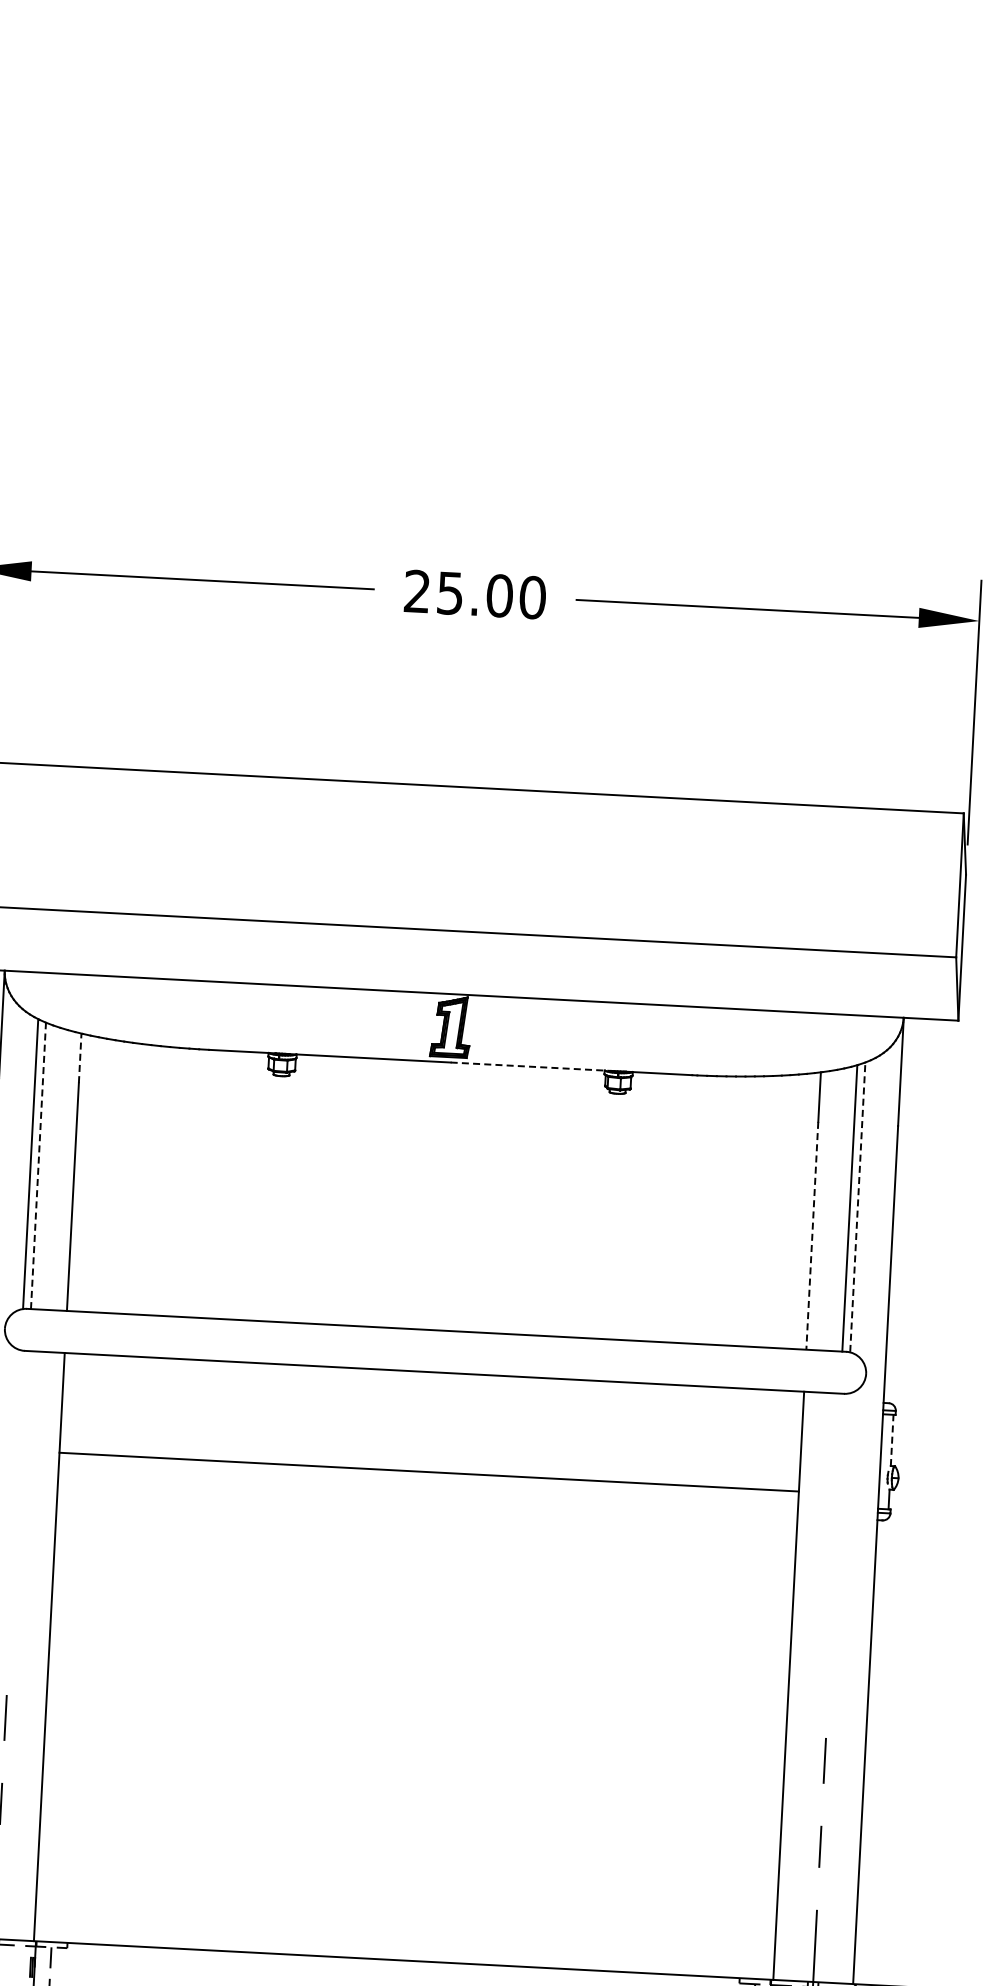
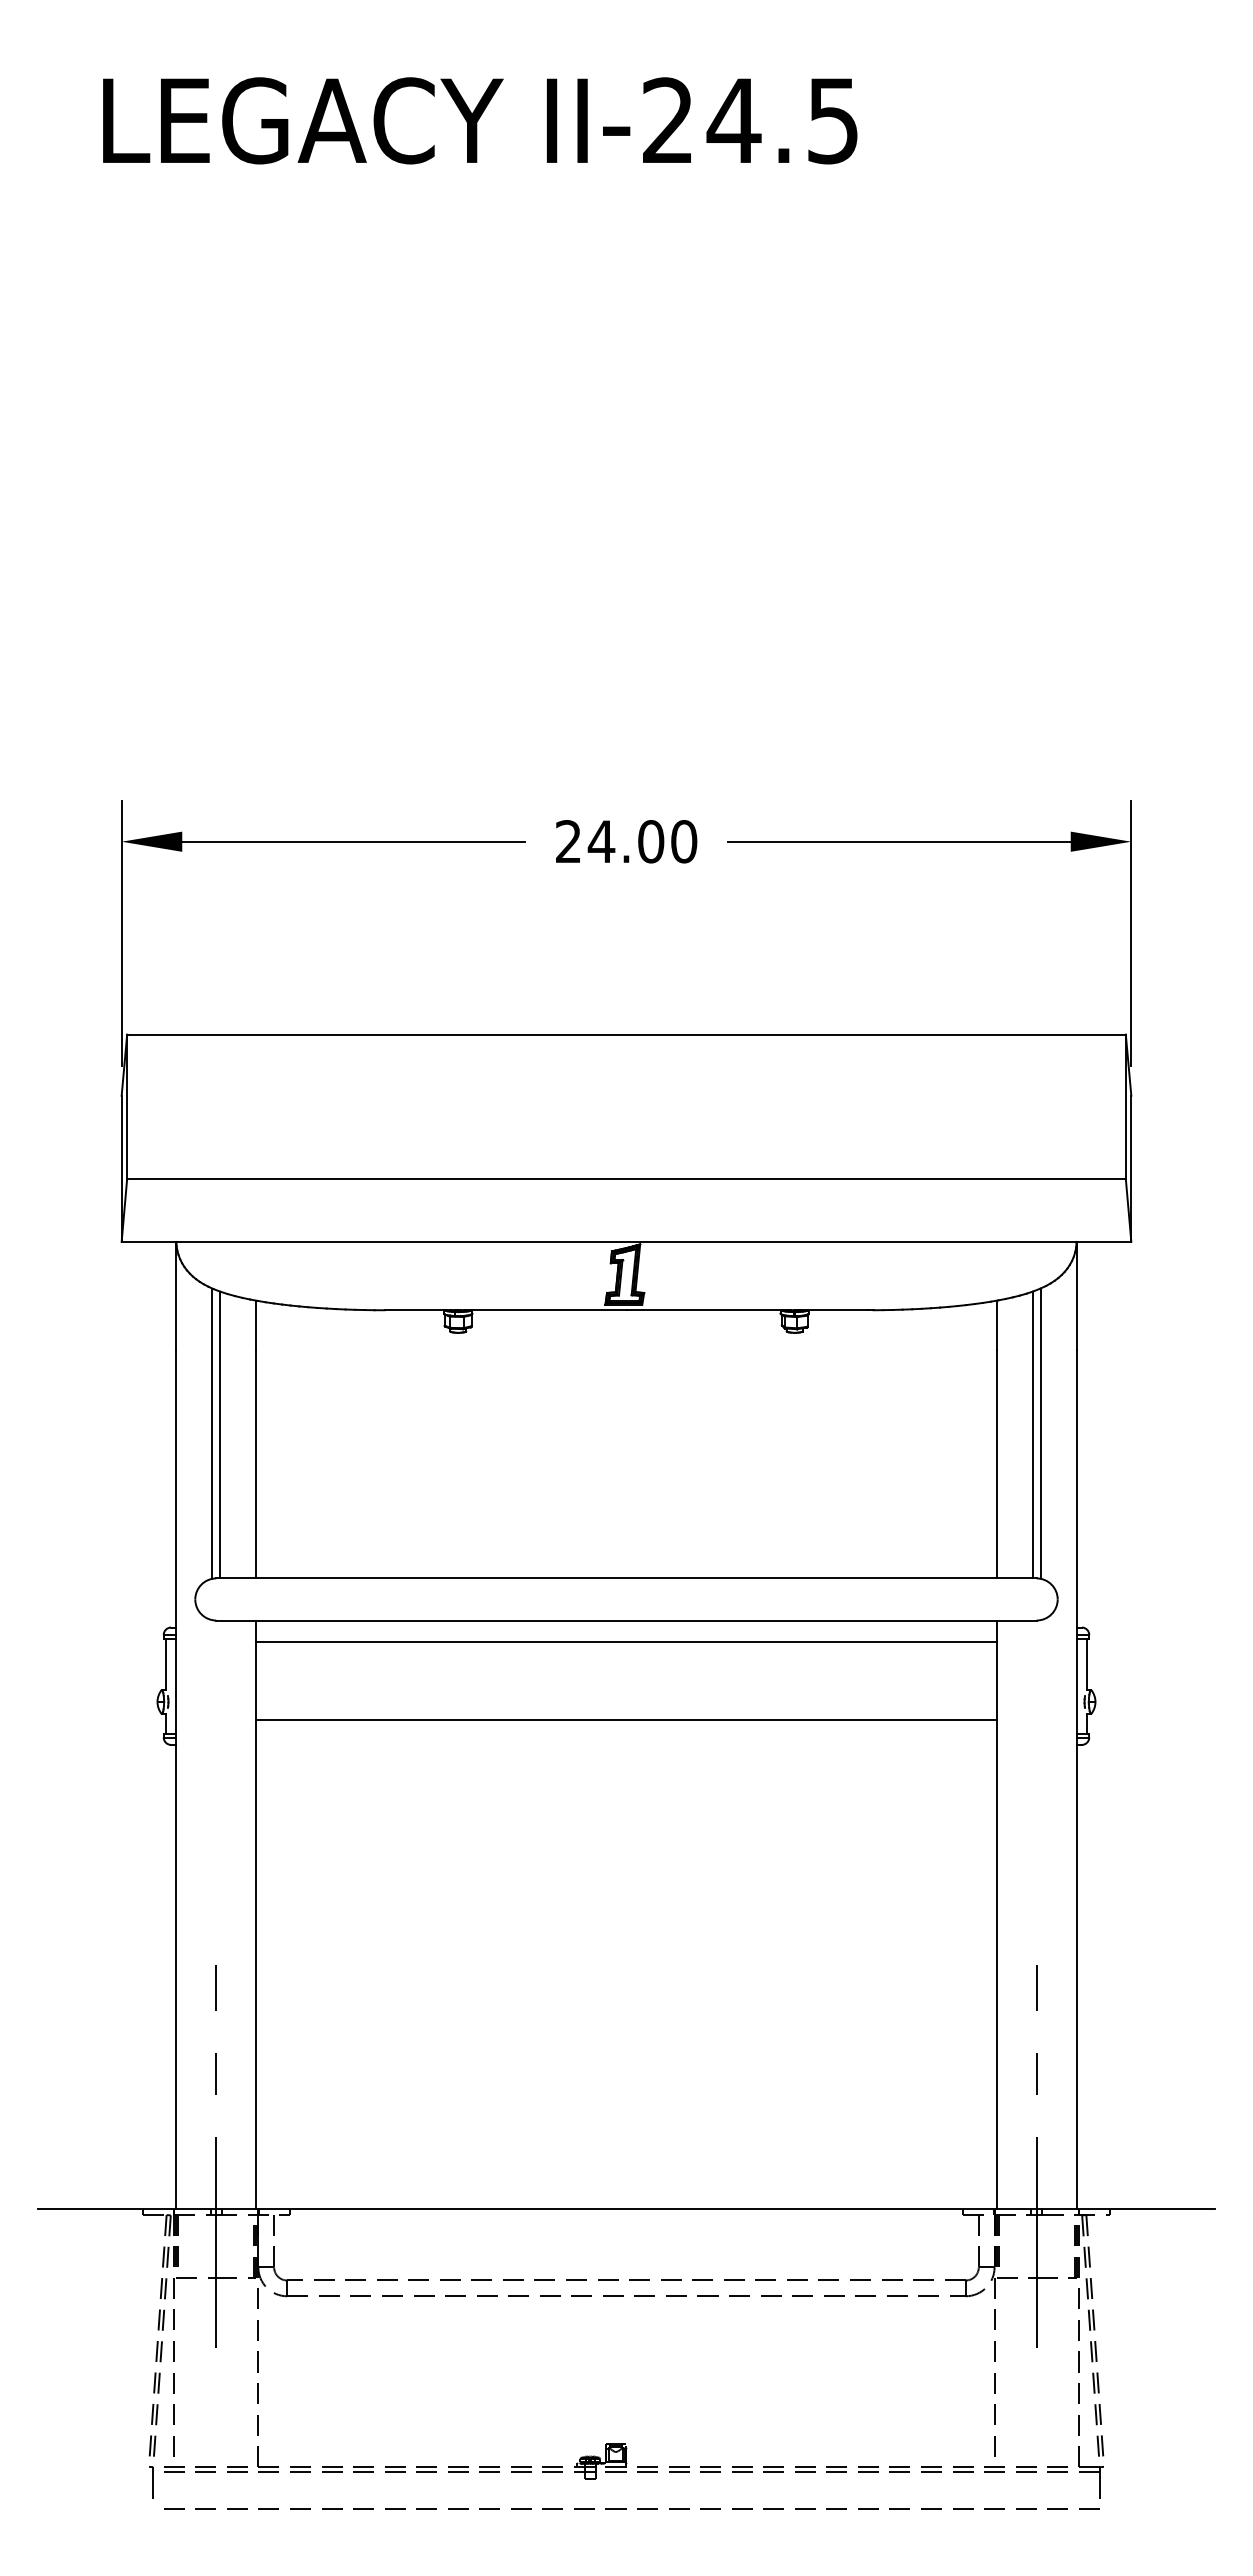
text: (450, 593) -> (601, 841), 25.00 -> 24.00
line: (80, 1058) -> (256, 1325), dashed -> solid
line: (532, 1067) -> (708, 1310), dashed -> solid
line: (38, 1165) -> (220, 1434), dashed -> solid
line: (857, 1207) -> (1040, 1433), dashed -> solid
line: (812, 1235) -> (996, 1464), dashed -> solid
line: (433, 1393) -> (626, 1641), added
line: (892, 1440) -> (1087, 1664), dashed -> solid

